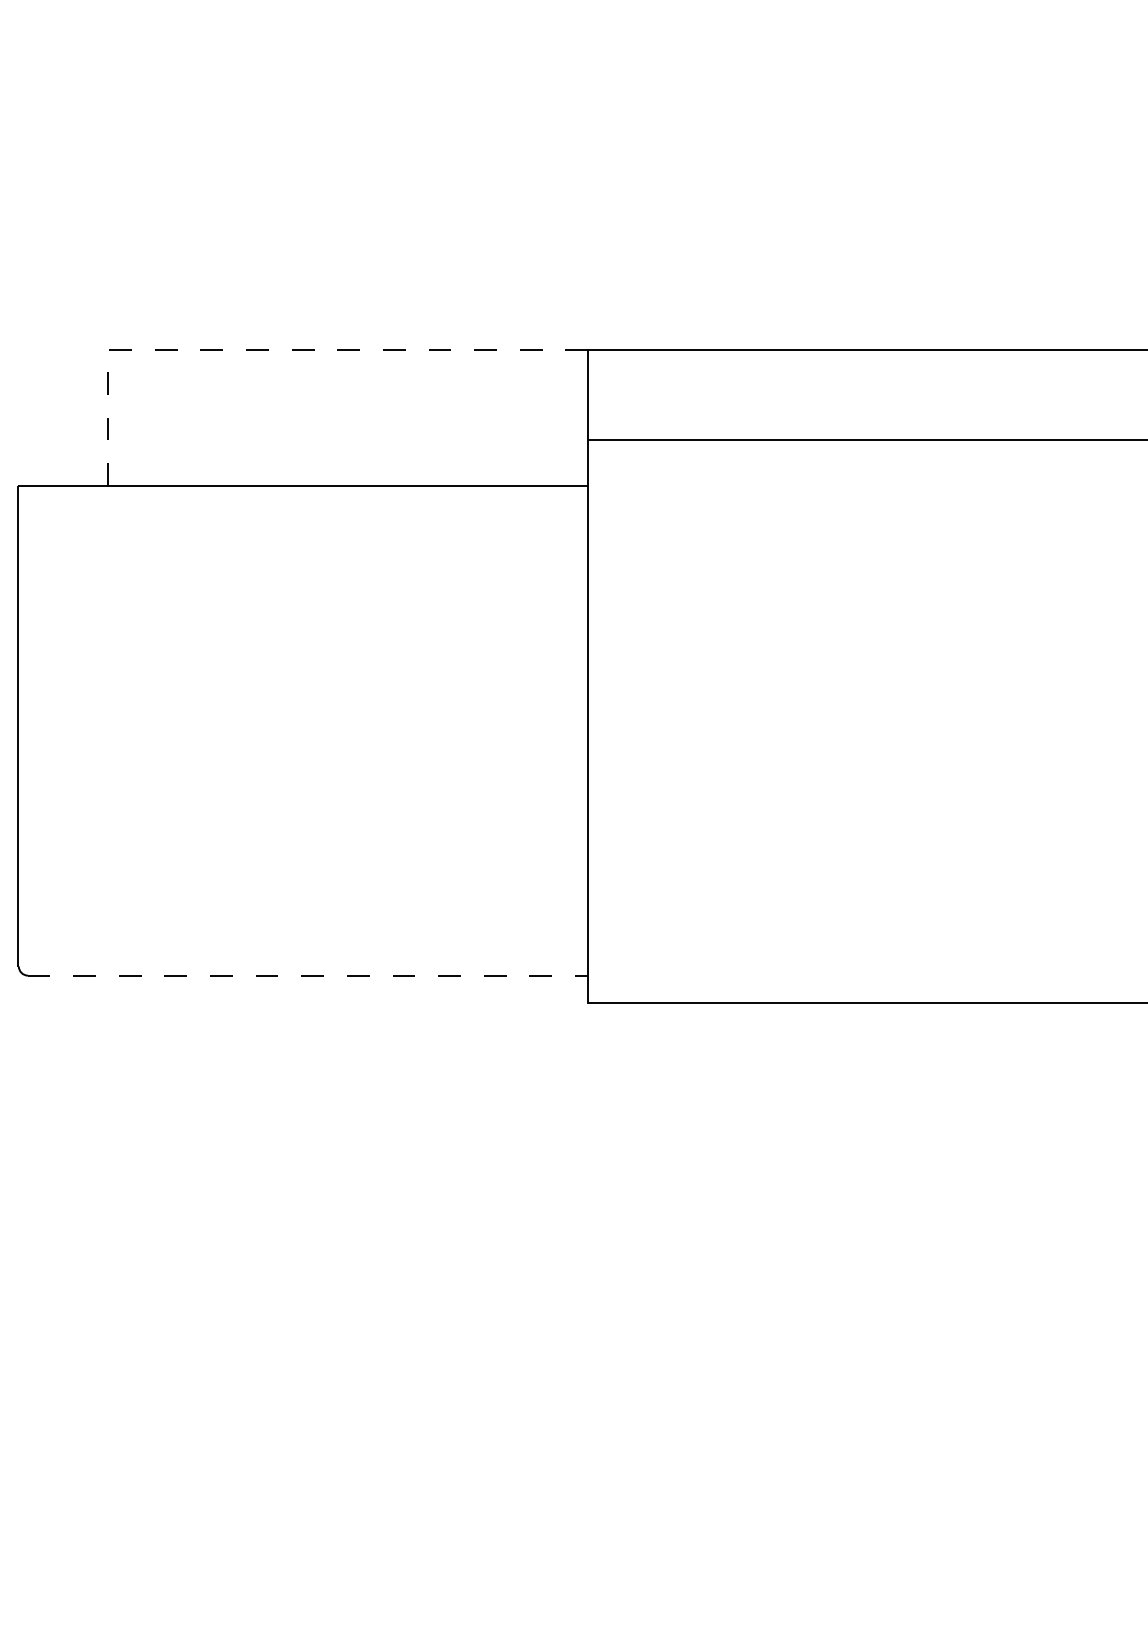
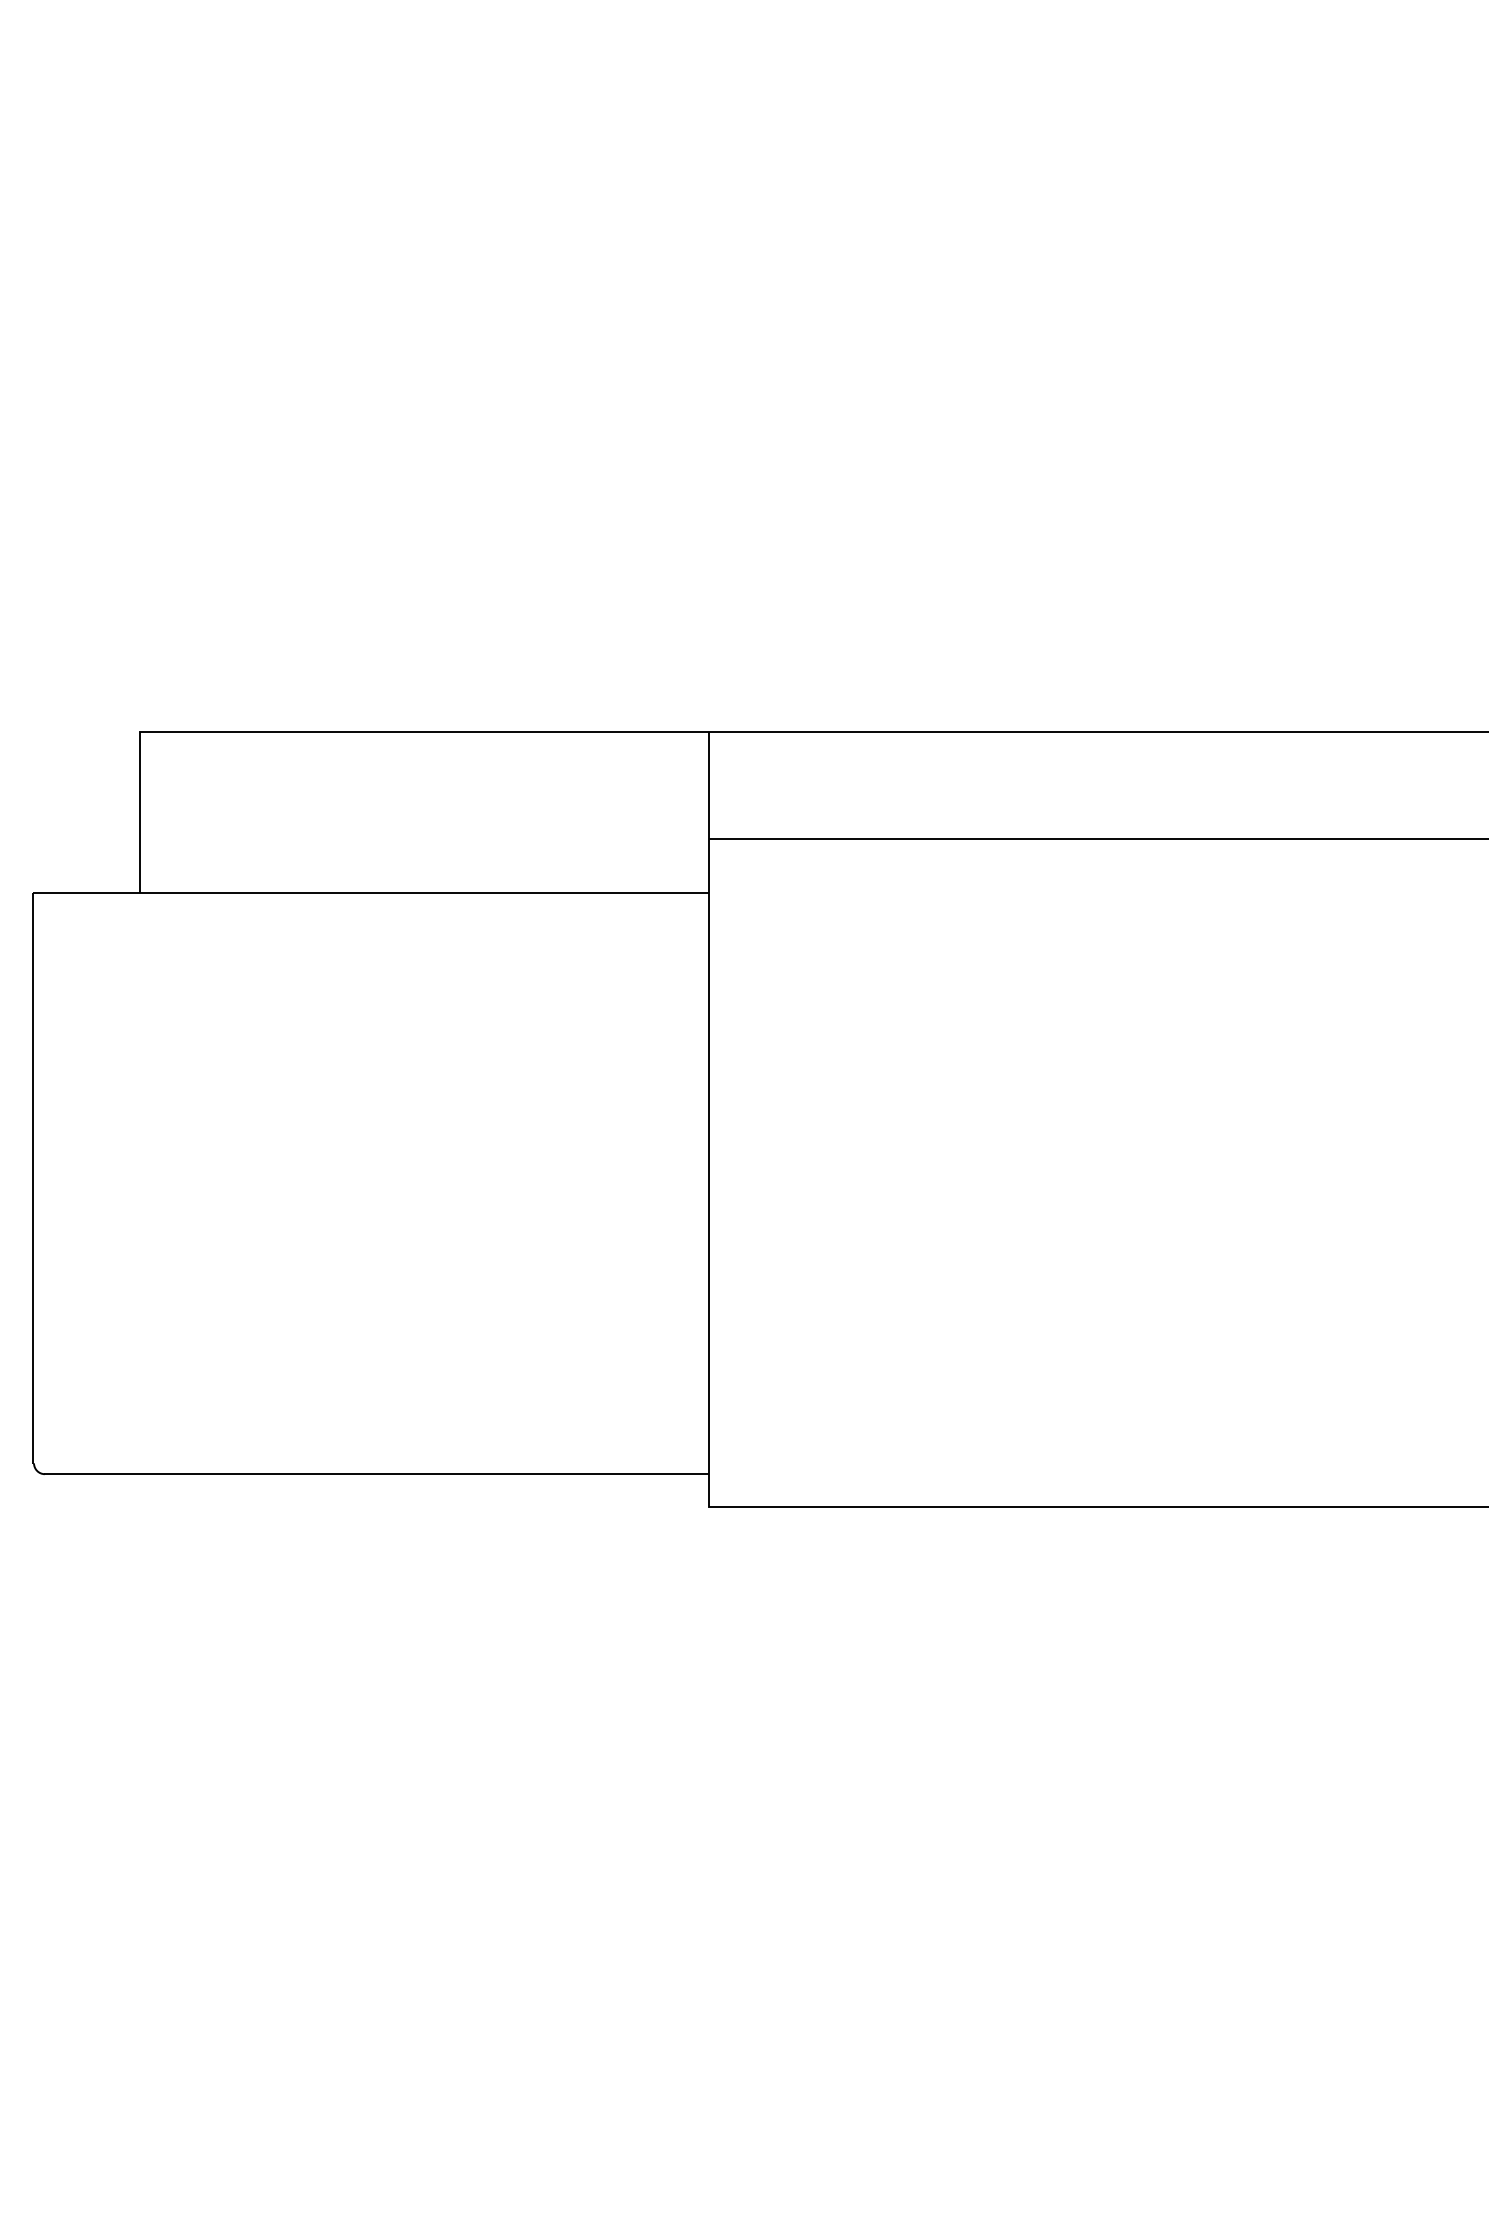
line: (279, 350) -> (343, 732), dashed -> solid
line: (308, 975) -> (377, 1474), dashed -> solid

